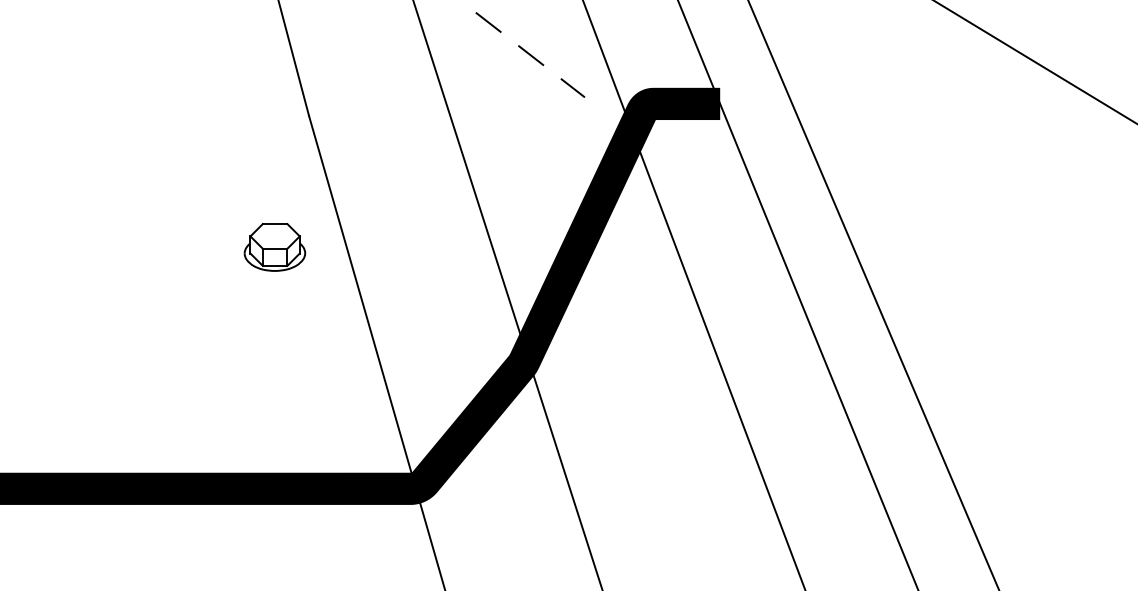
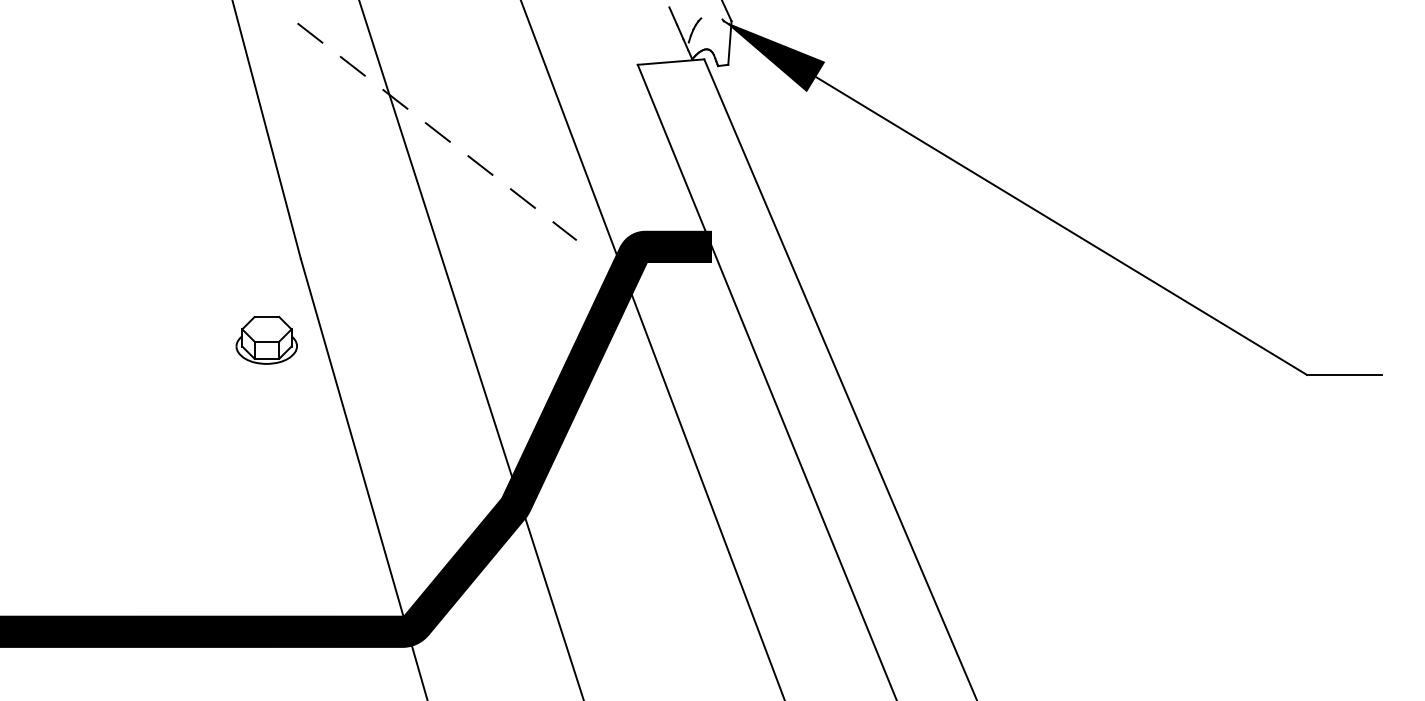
part: (274, 247) -> (266, 340), moved

